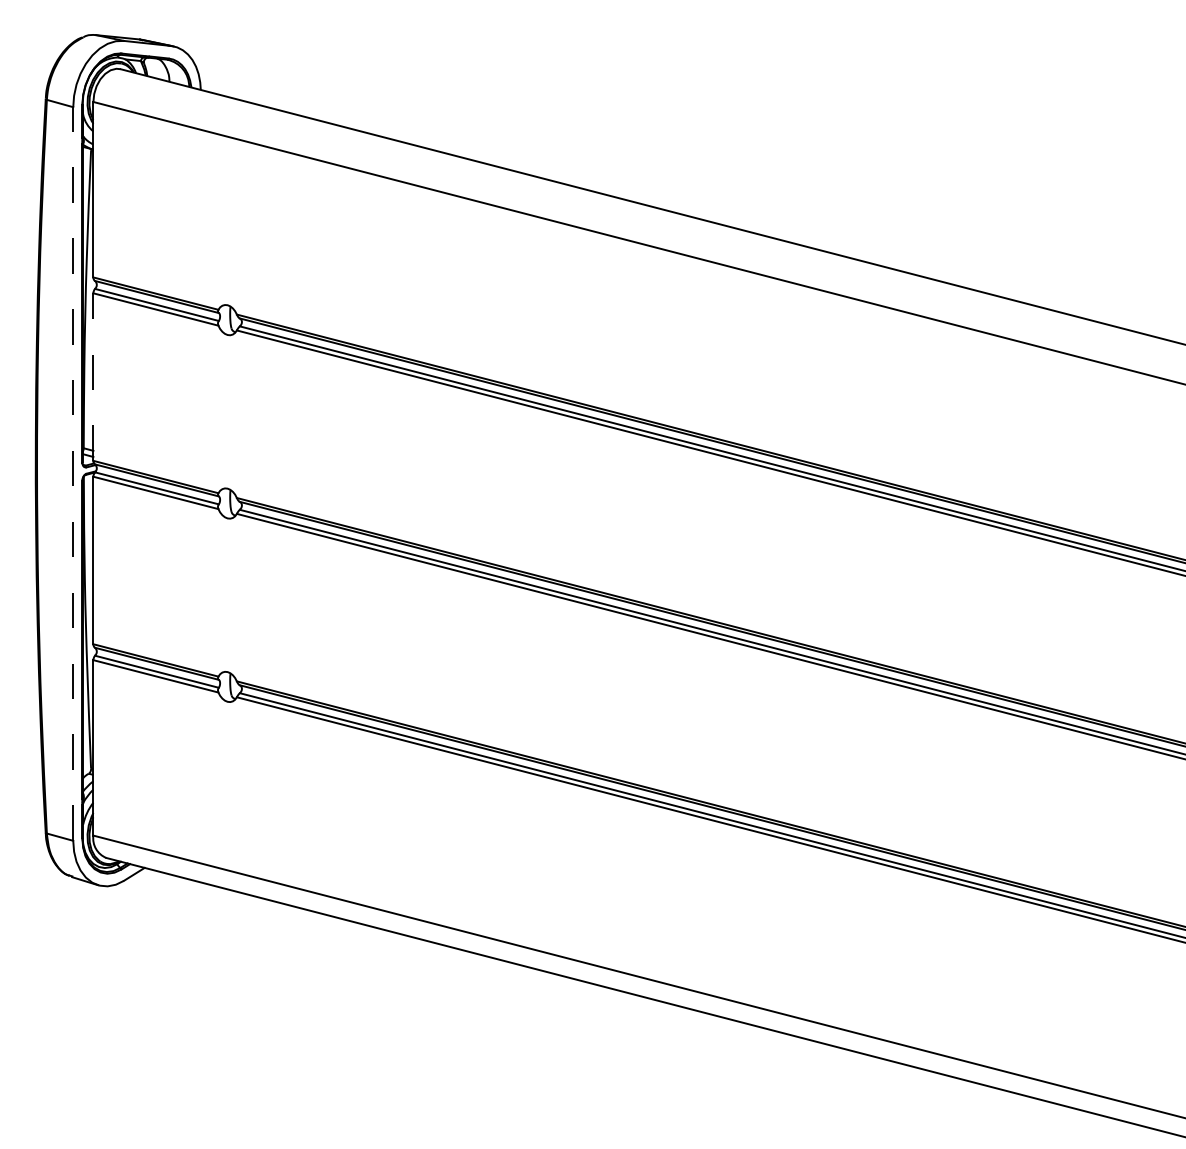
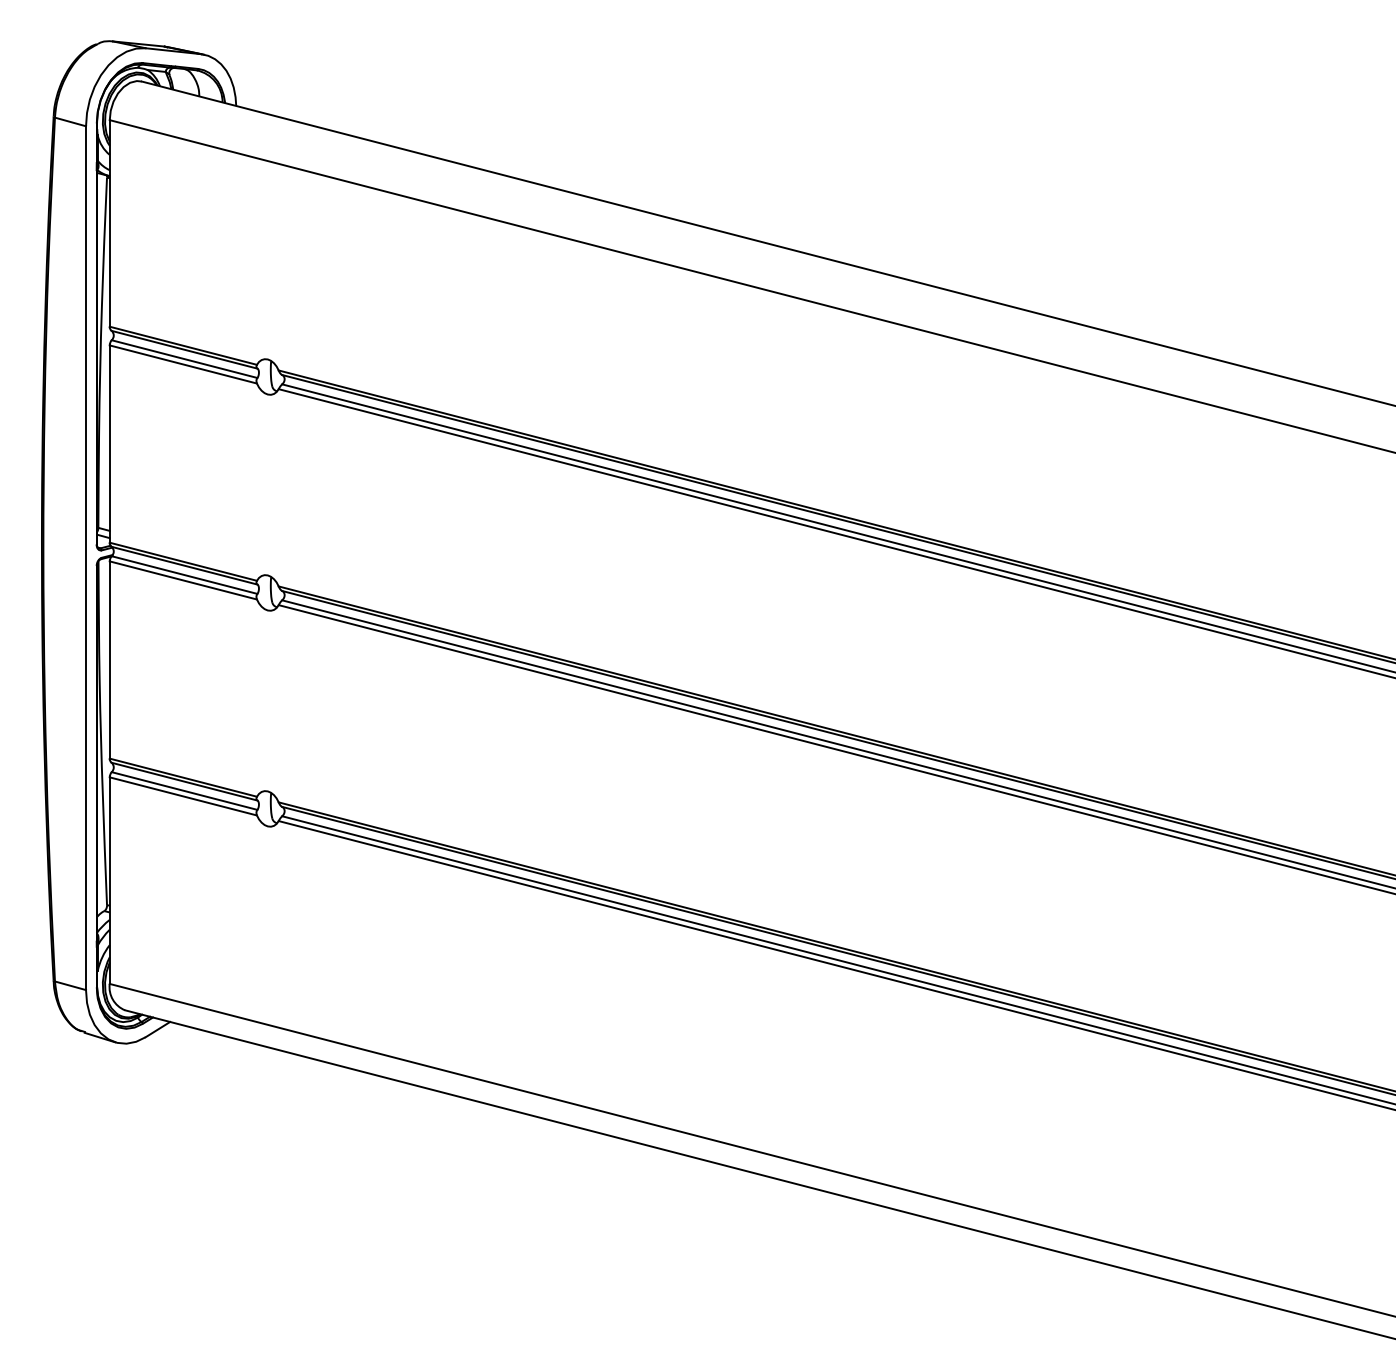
line: (93, 377) -> (109, 444), dashed -> solid
line: (73, 474) -> (86, 558), dashed -> solid

